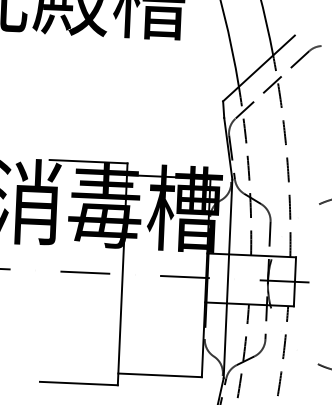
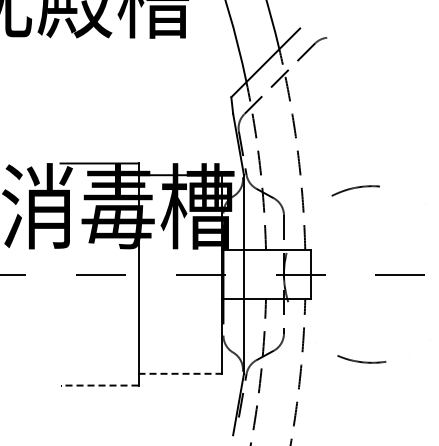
line: (160, 375) -> (180, 373), solid -> dashed
line: (78, 383) -> (99, 385), solid -> dashed

